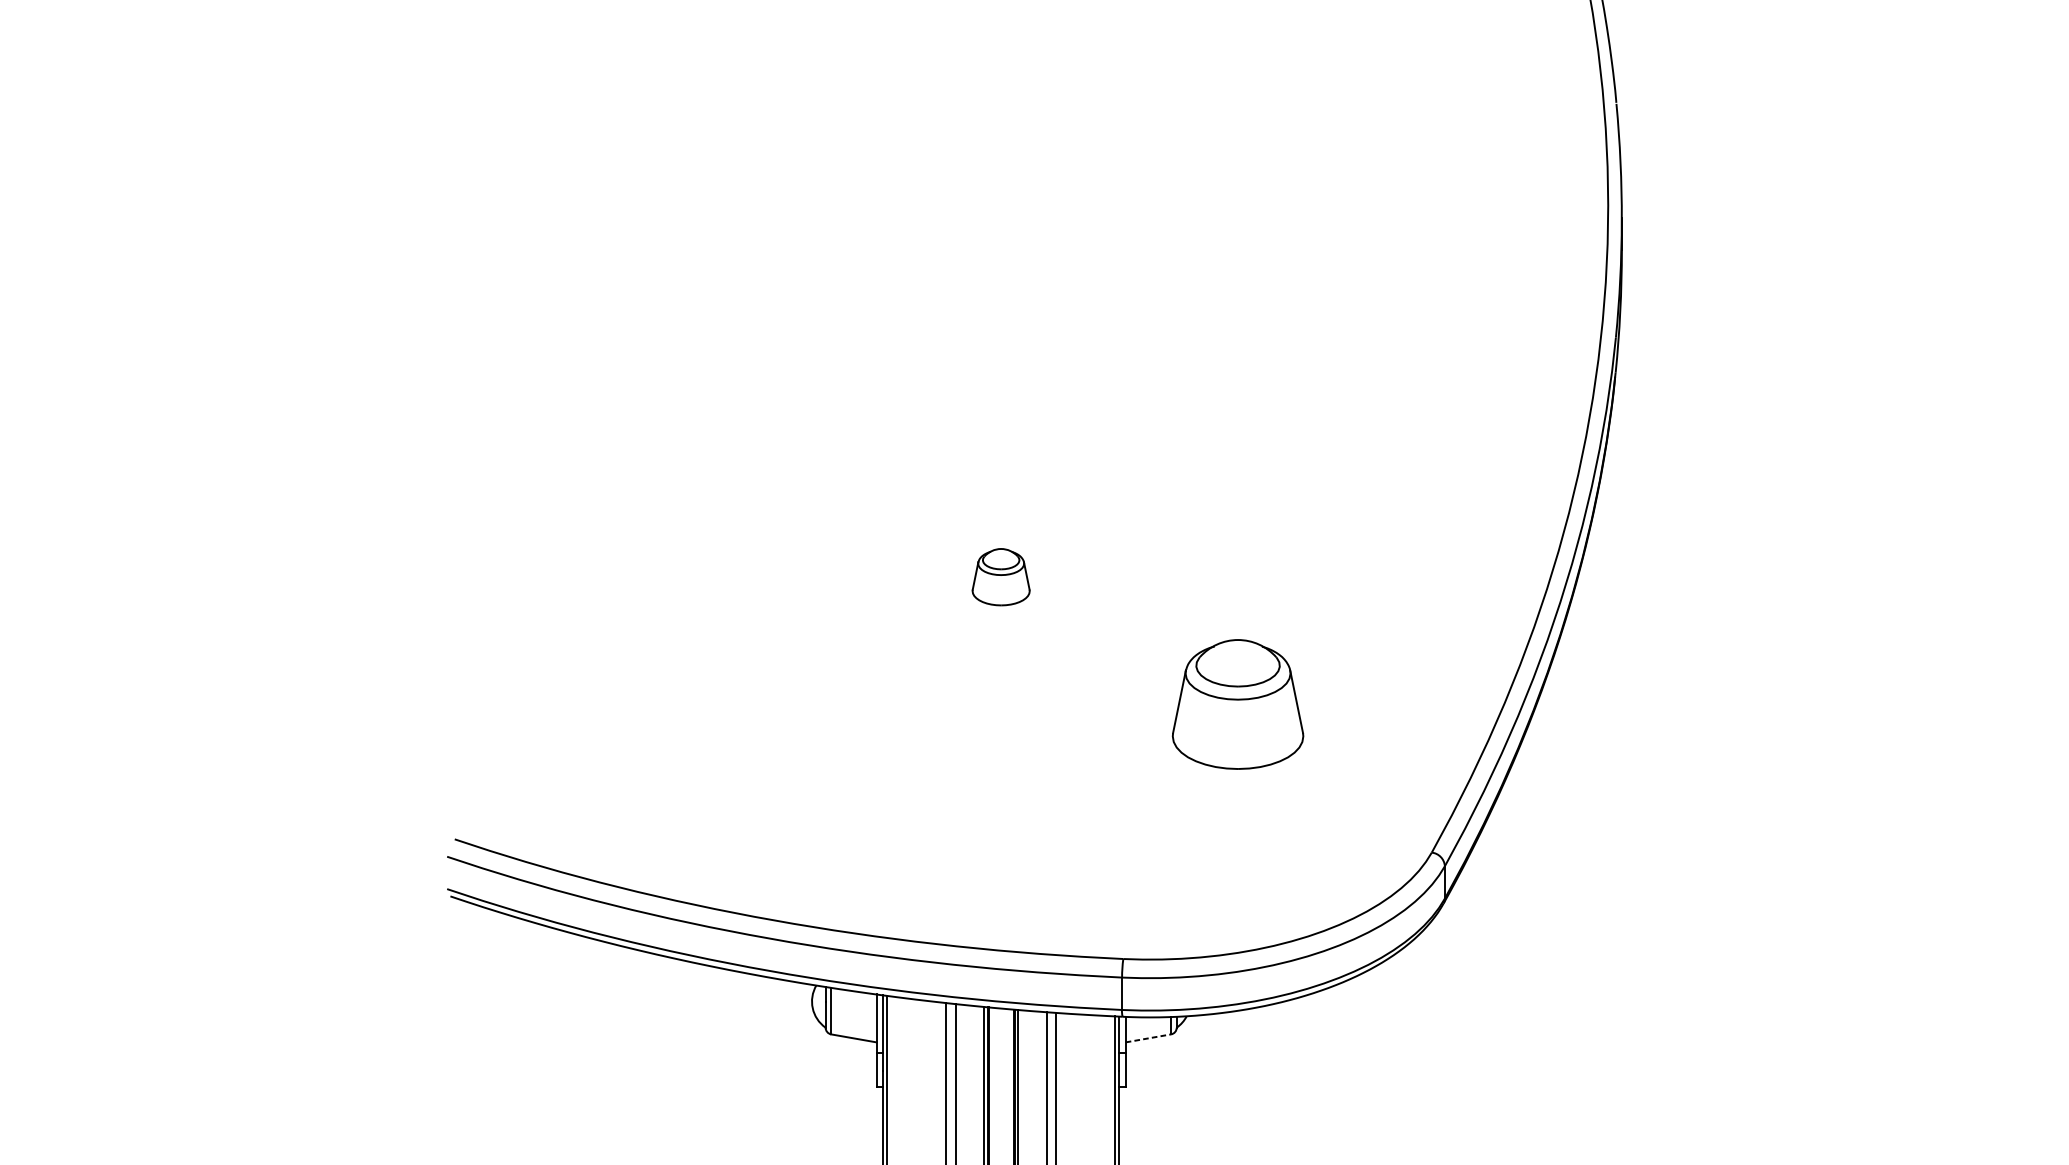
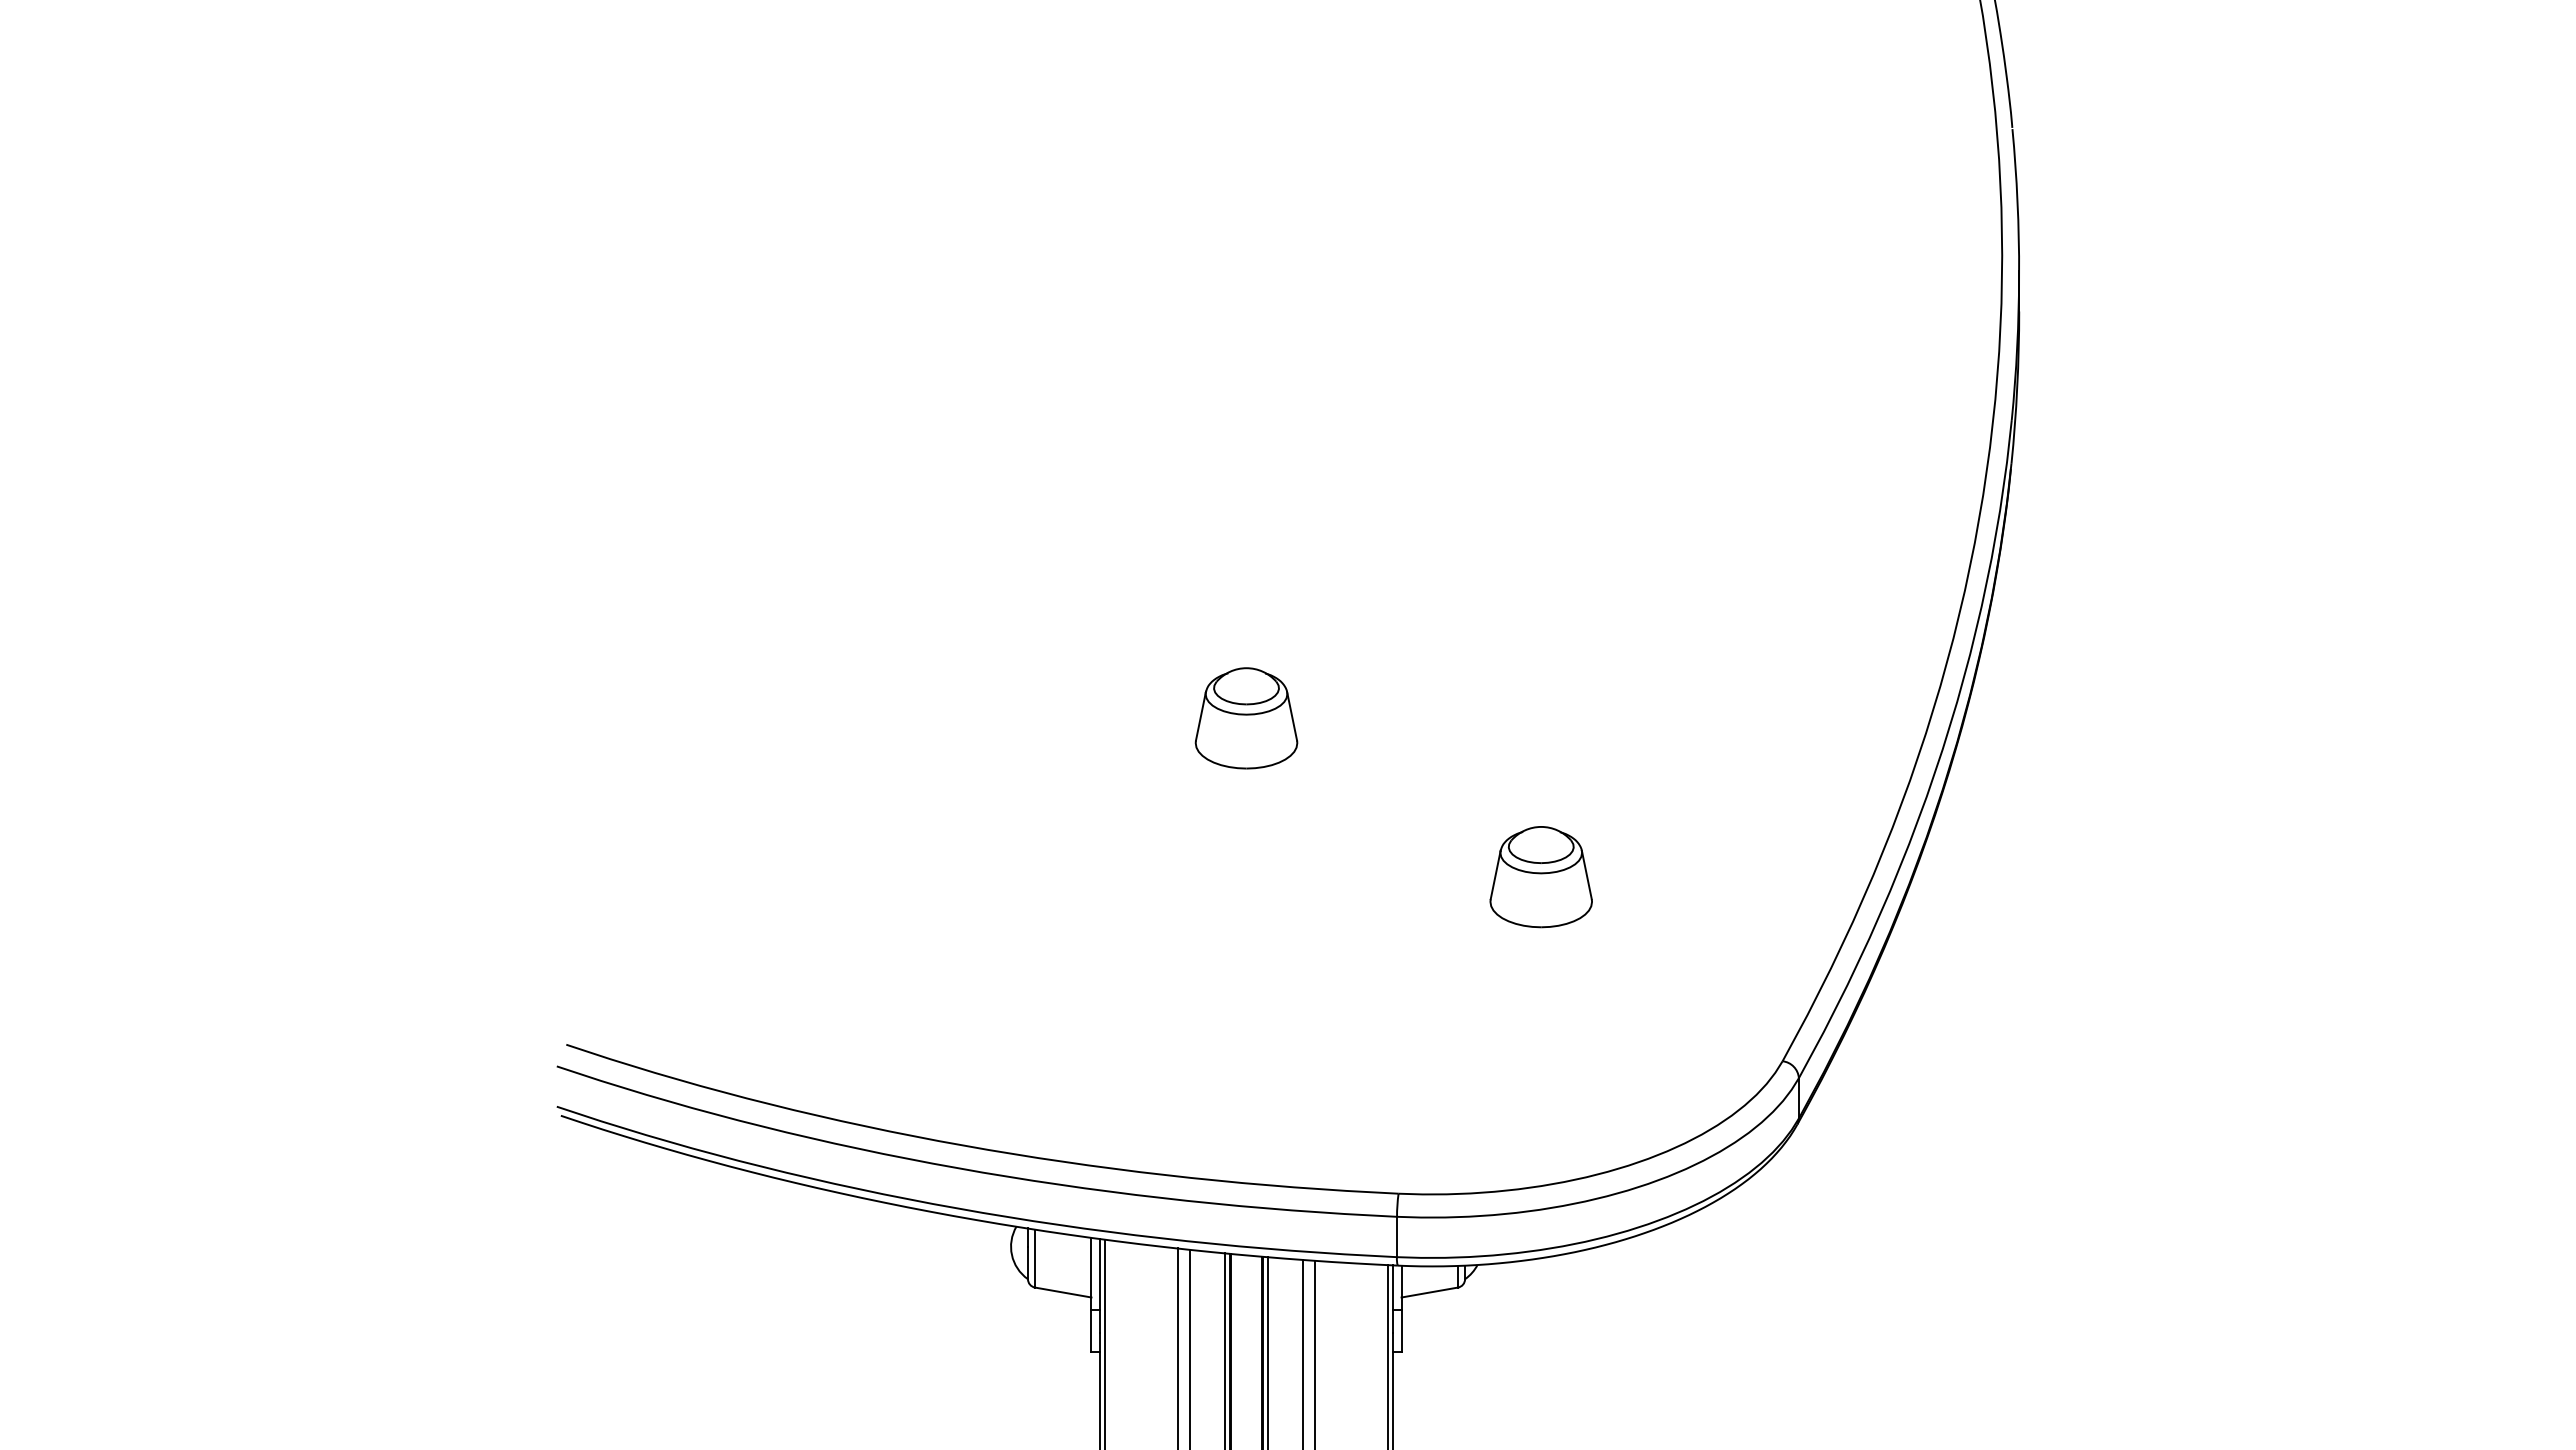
part: (1001, 577) -> (1246, 718), size x1.43
part: (1237, 705) -> (1540, 877), size x0.62
line: (1148, 1038) -> (1429, 1292), dashed -> solid

